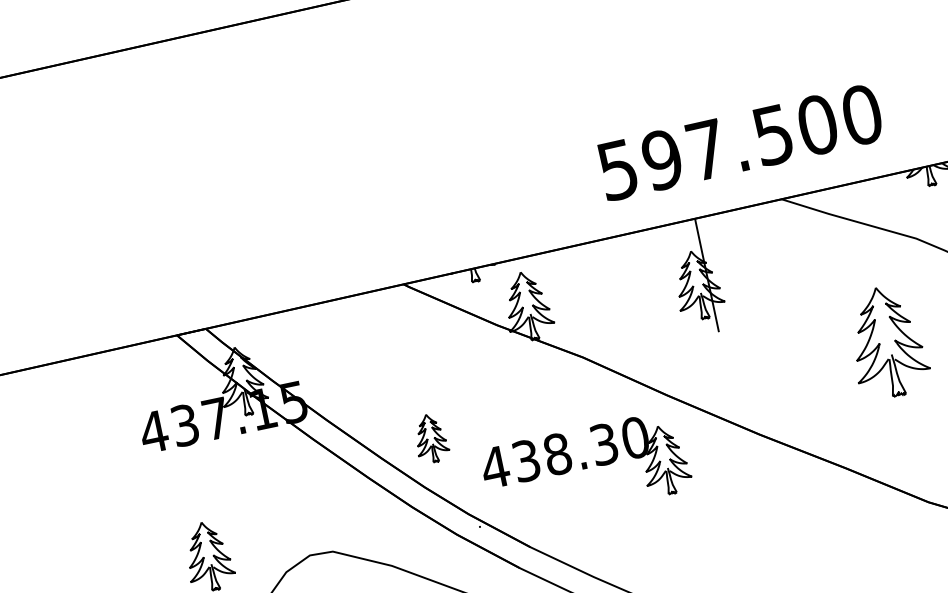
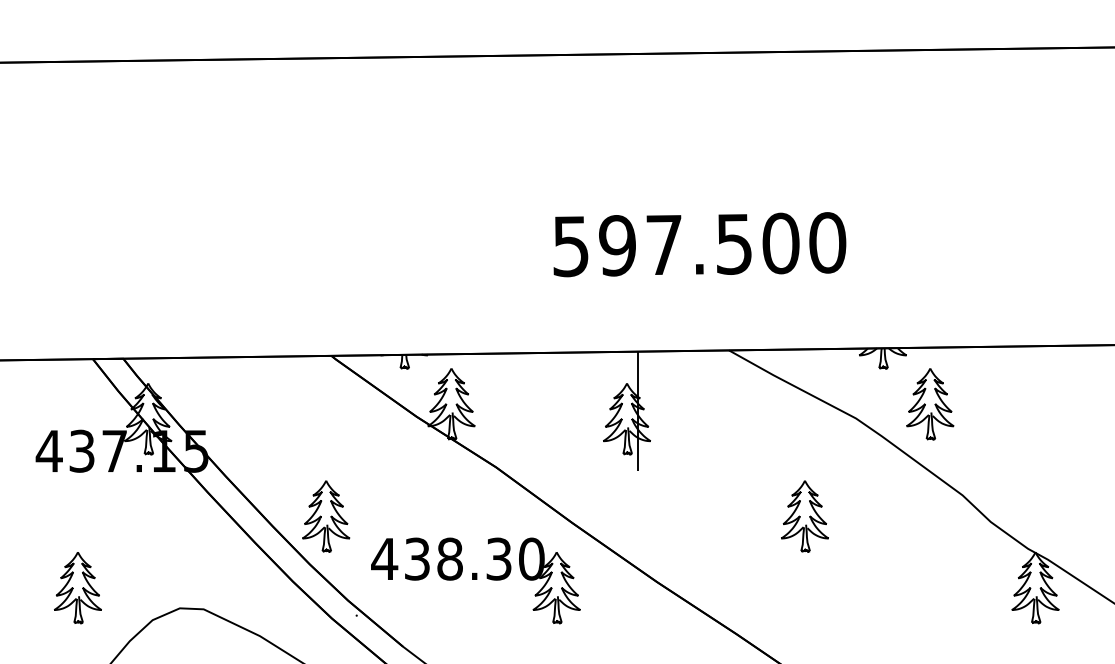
text: (740, 142) -> (699, 244), moved
part: (886, 342) -> (804, 516), size x0.62
part: (431, 438) -> (326, 516), size x1.43

